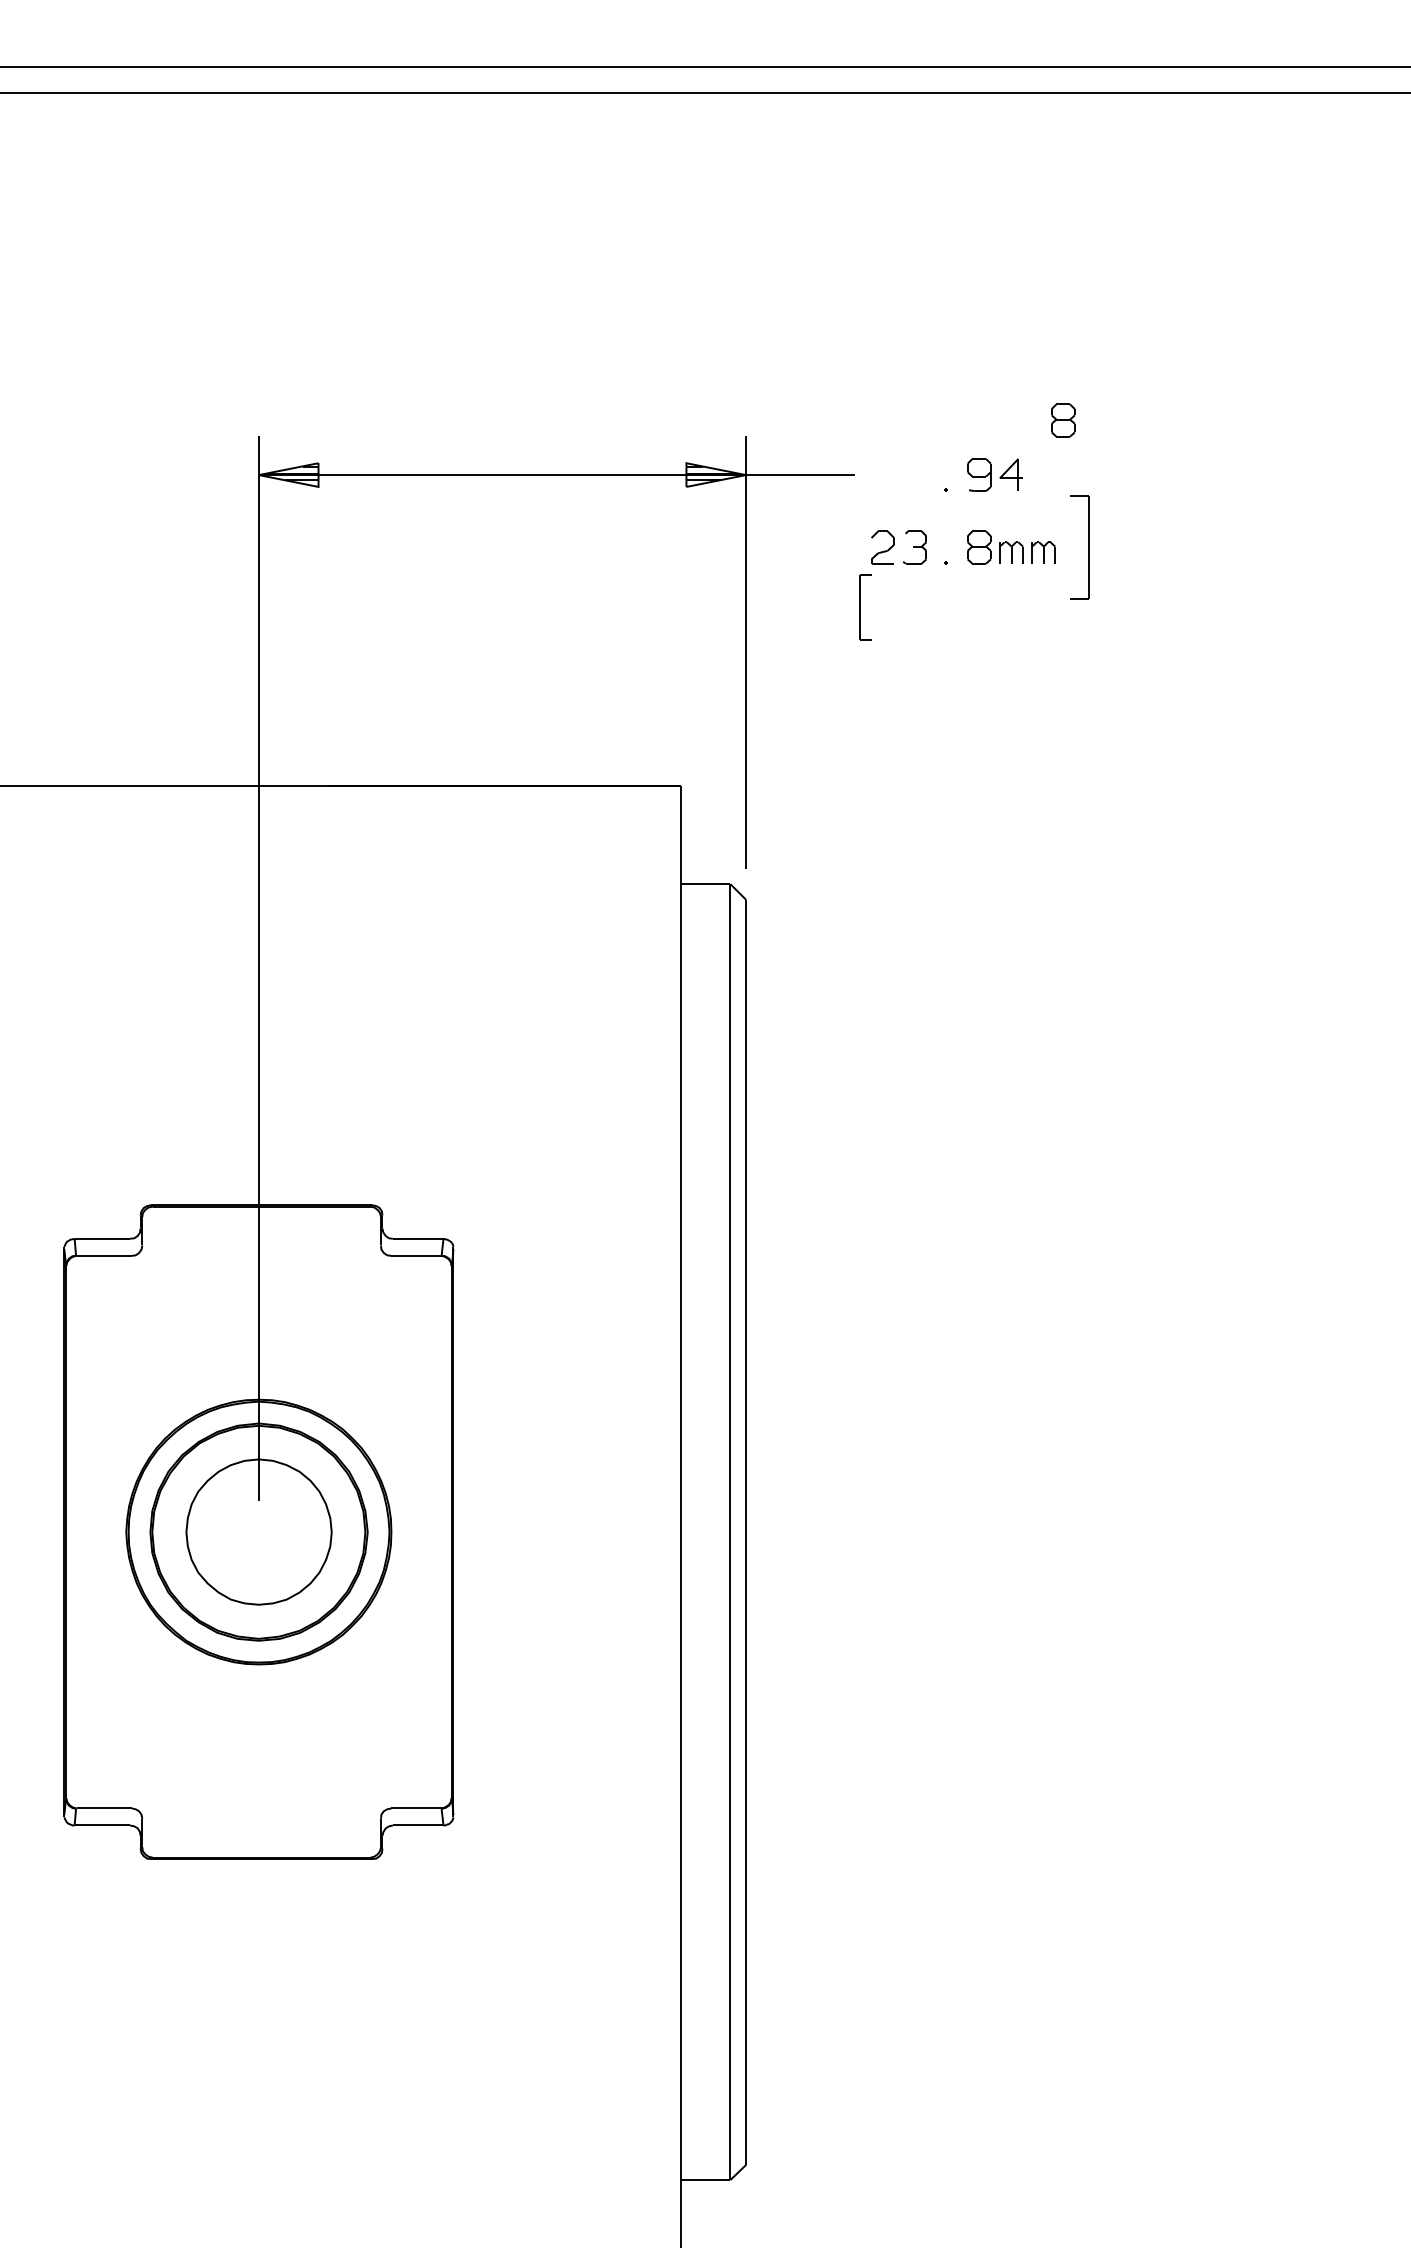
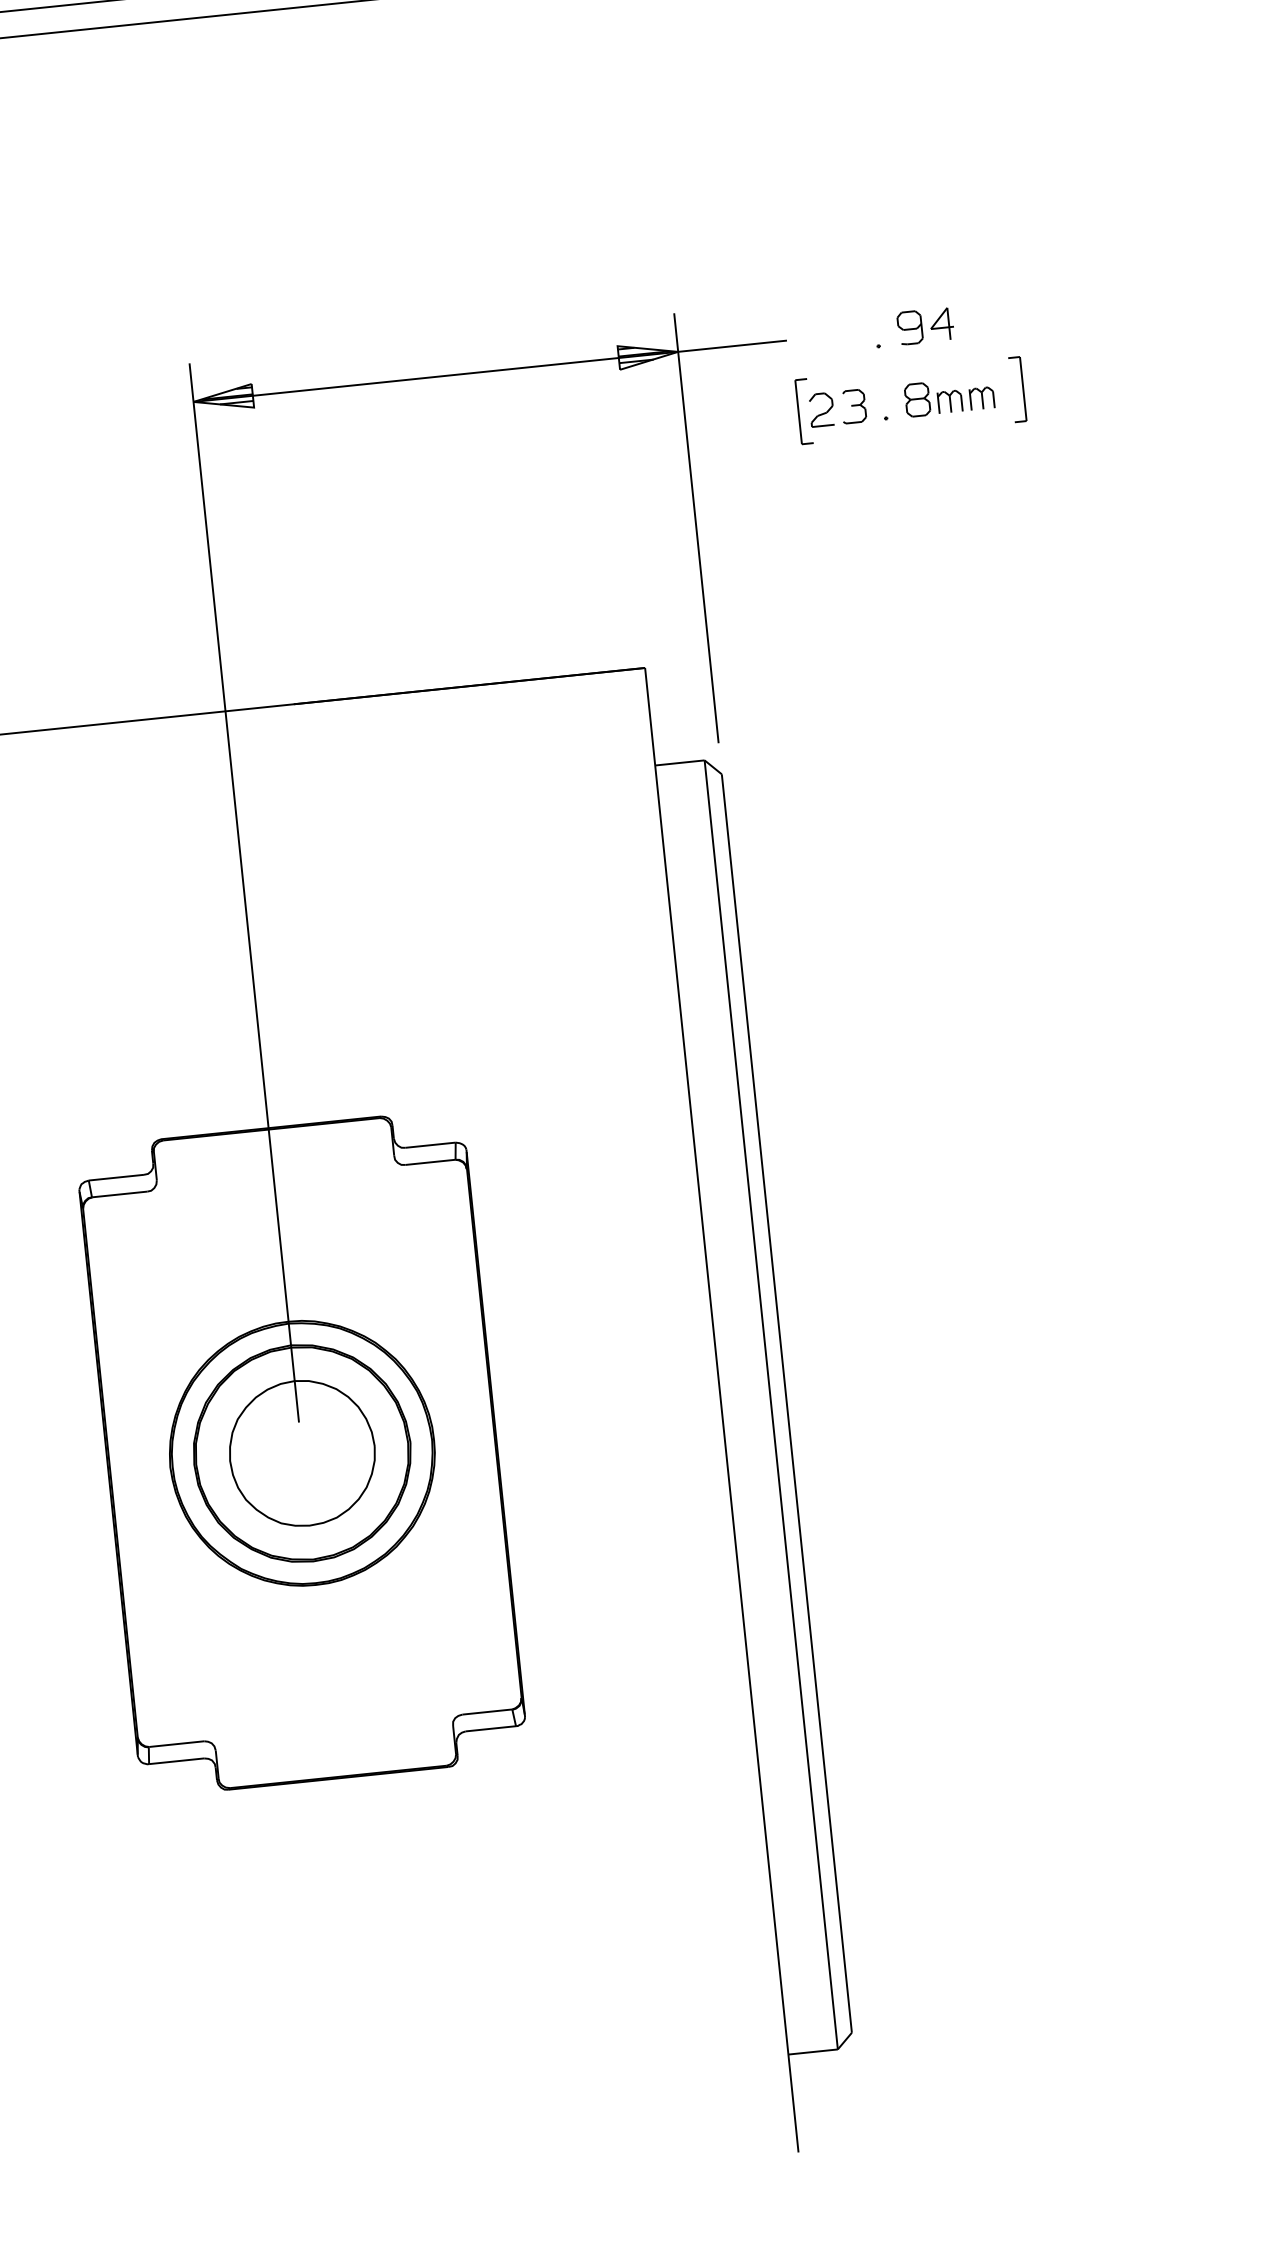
part: (1063, 420) -> (988, 264), removed
part: (1080, 547) -> (1018, 389), size x0.62
part: (865, 607) -> (804, 411), moved

